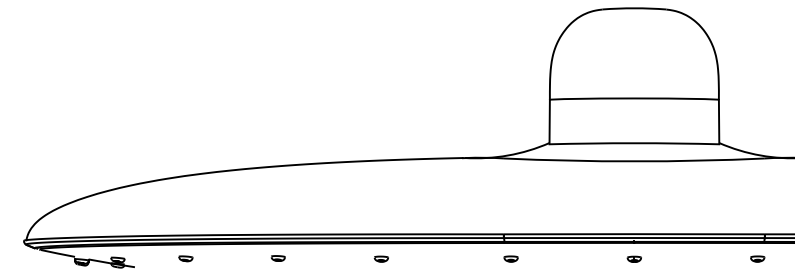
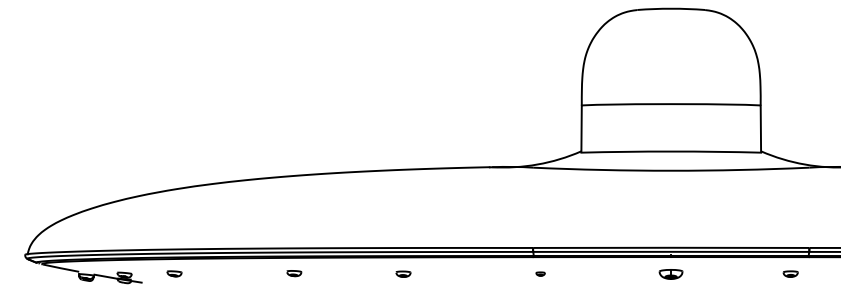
part: (185, 258) -> (174, 273), moved
part: (510, 258) -> (540, 273), size x0.6
part: (757, 258) -> (790, 273), moved
part: (634, 259) -> (671, 274), size x1.6

